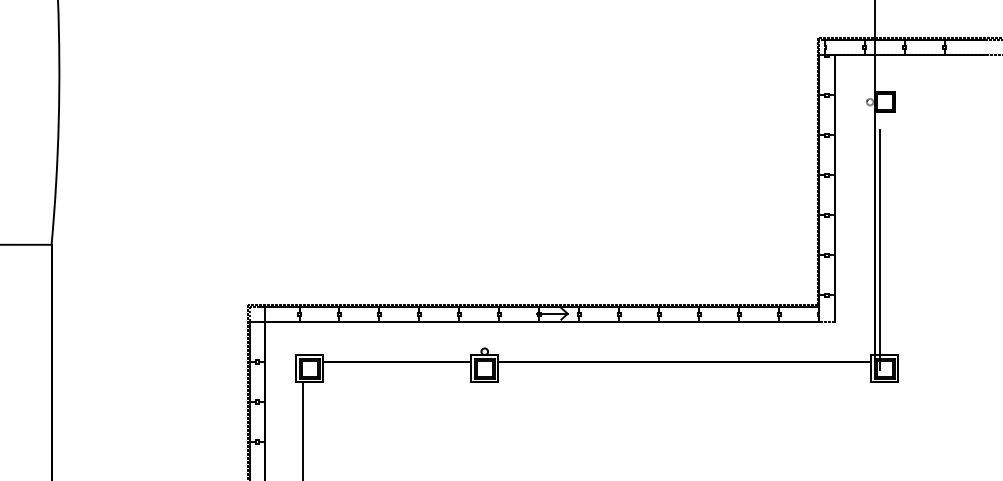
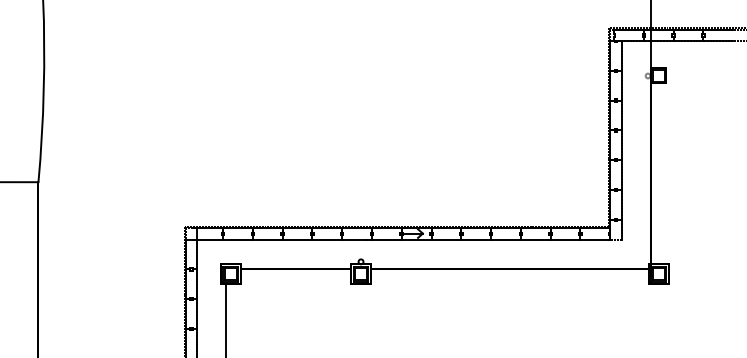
line: (879, 250) -> (654, 186), removed

